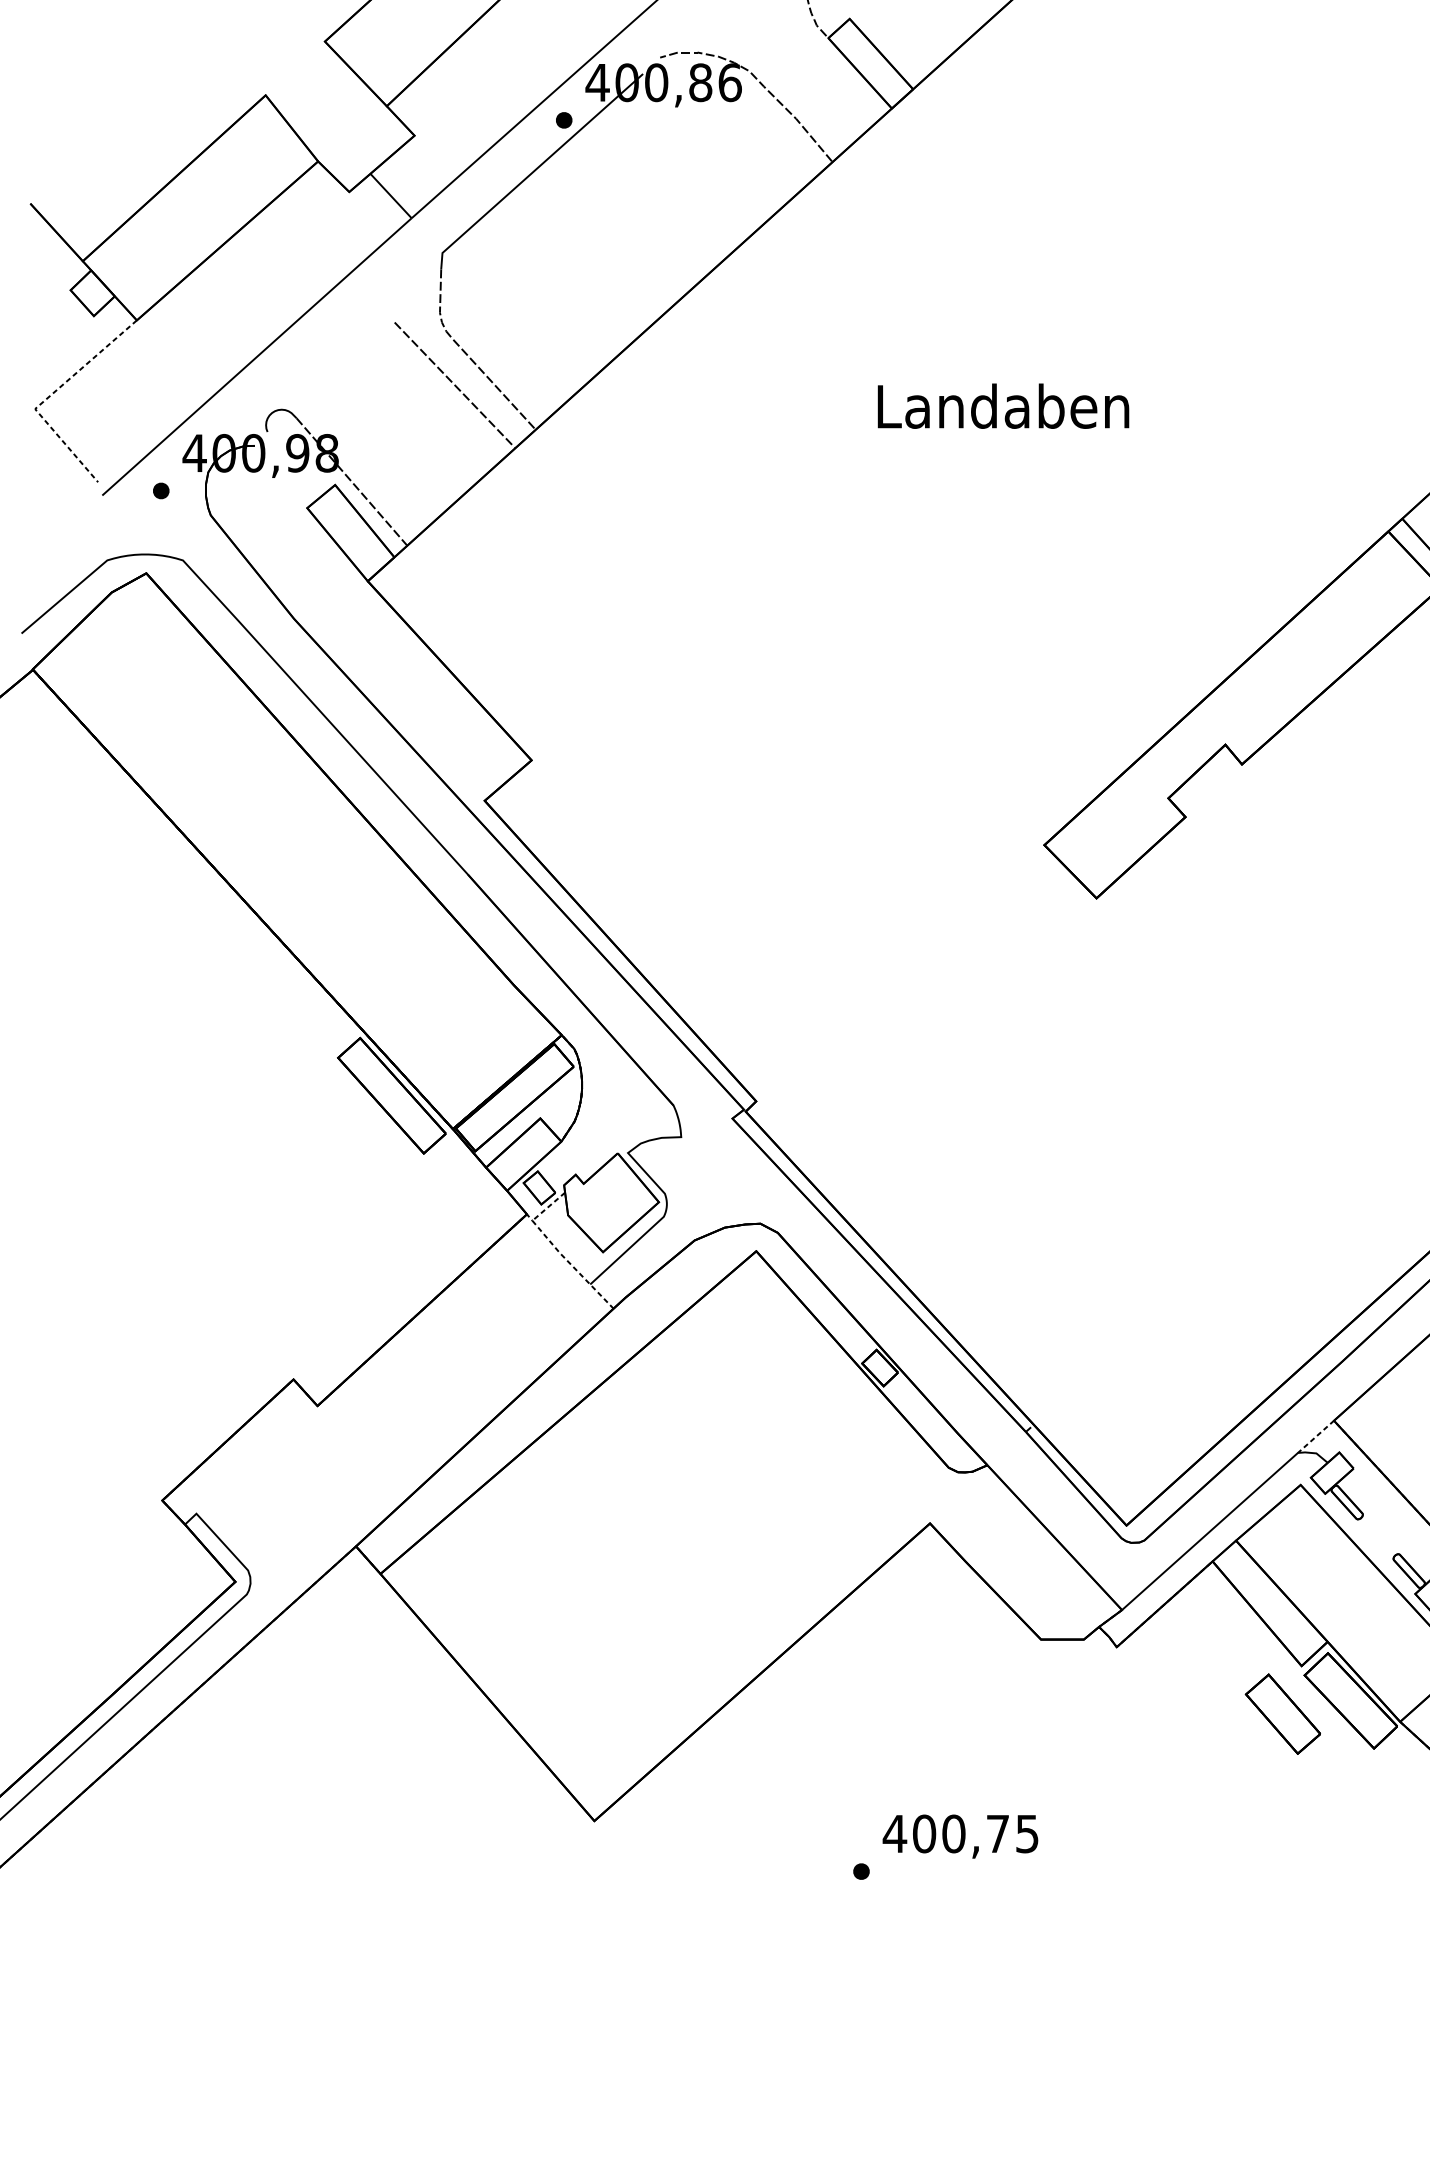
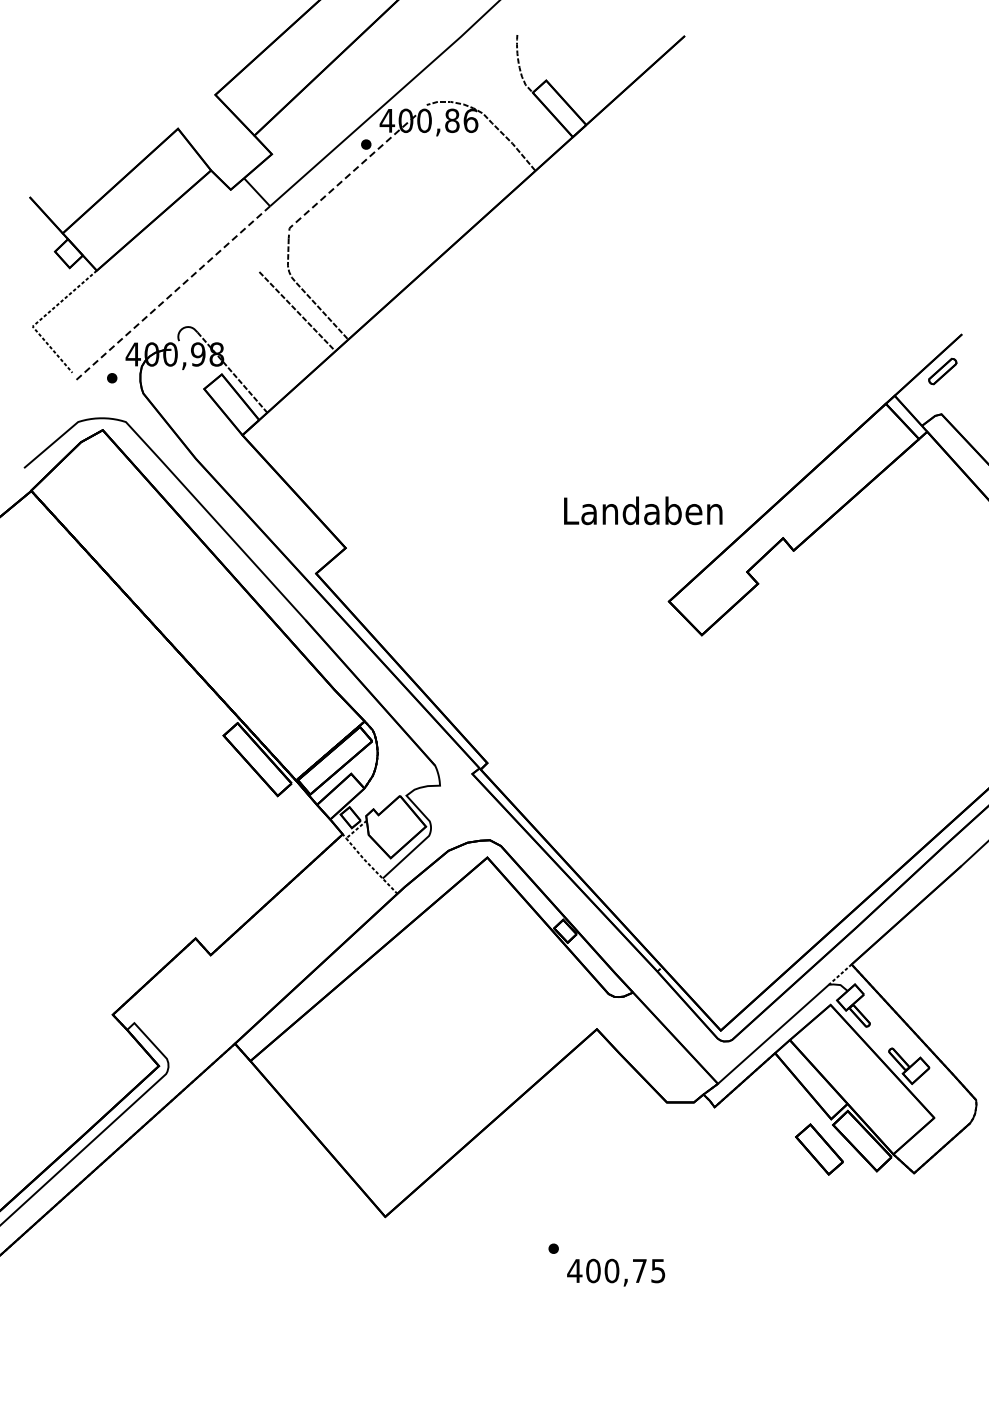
line: (536, 169) -> (348, 175), solid -> dashed
line: (256, 356) -> (172, 293), solid -> dashed
text: (1003, 405) -> (643, 510), moved
text: (961, 1836) -> (616, 1272), moved

